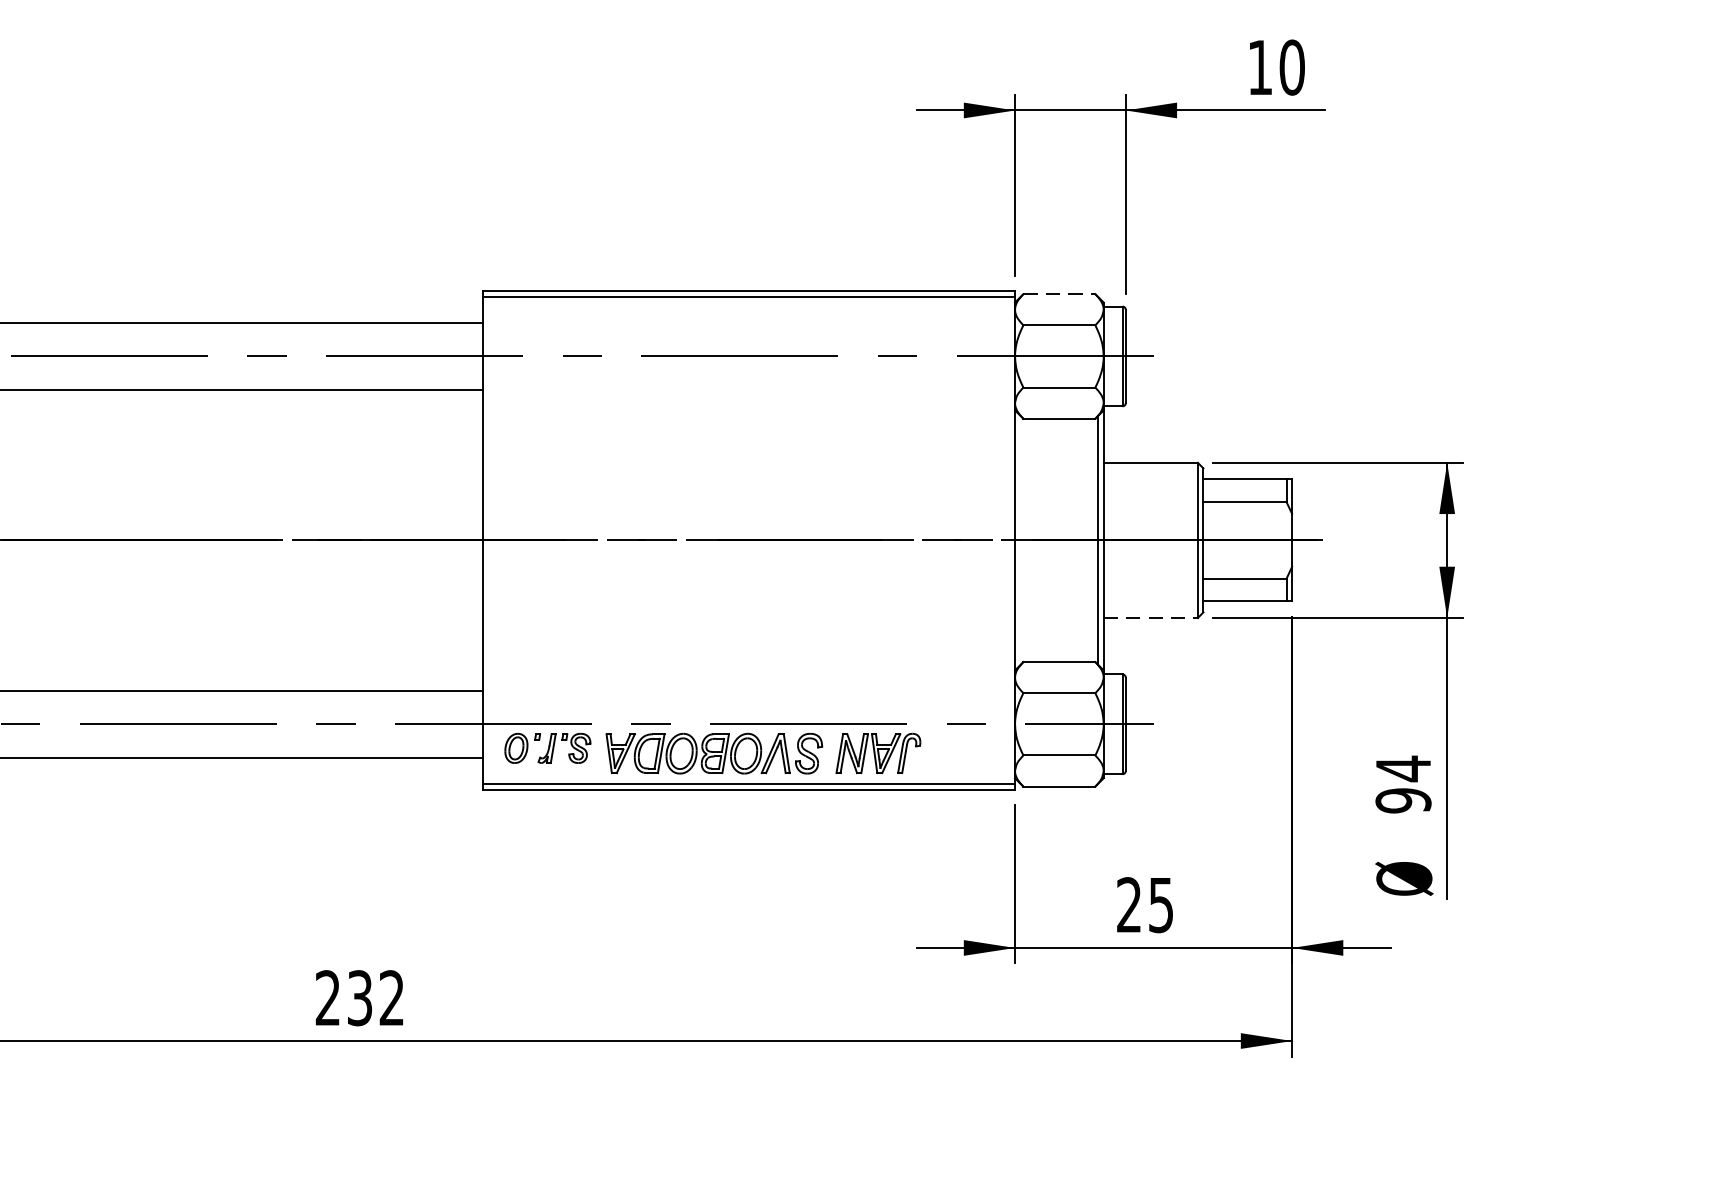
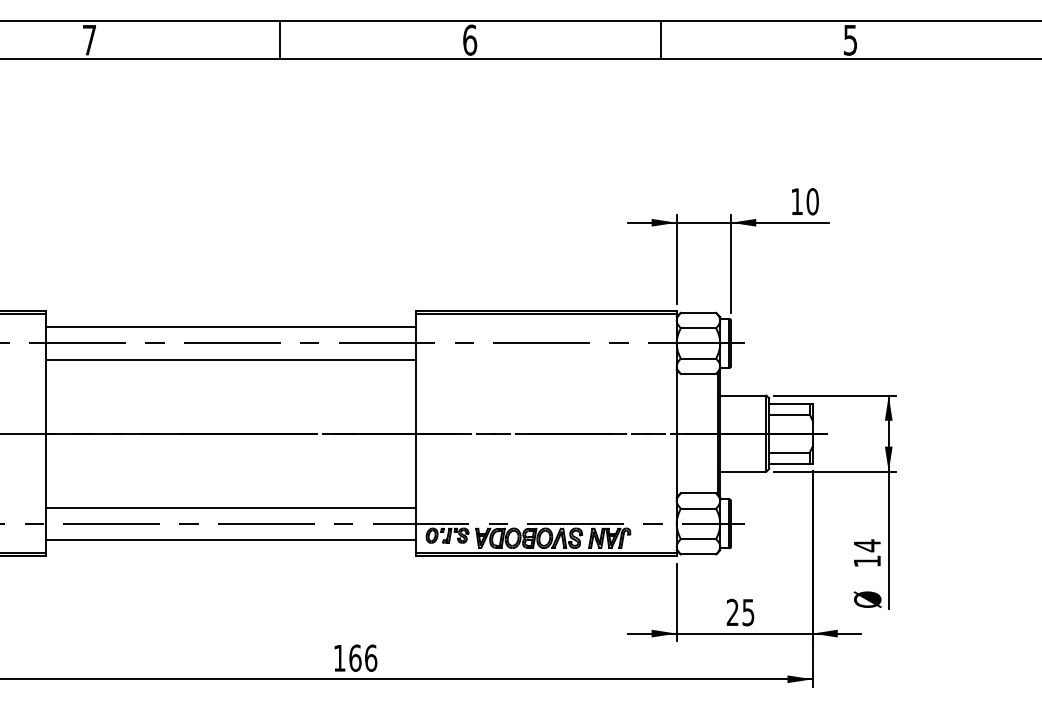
line: (1059, 293) -> (698, 312), dashed -> solid
line: (1151, 617) -> (743, 471), dashed -> solid
text: (1403, 800) -> (867, 561), 94 -> 14
text: (360, 996) -> (355, 657), 232 -> 166

